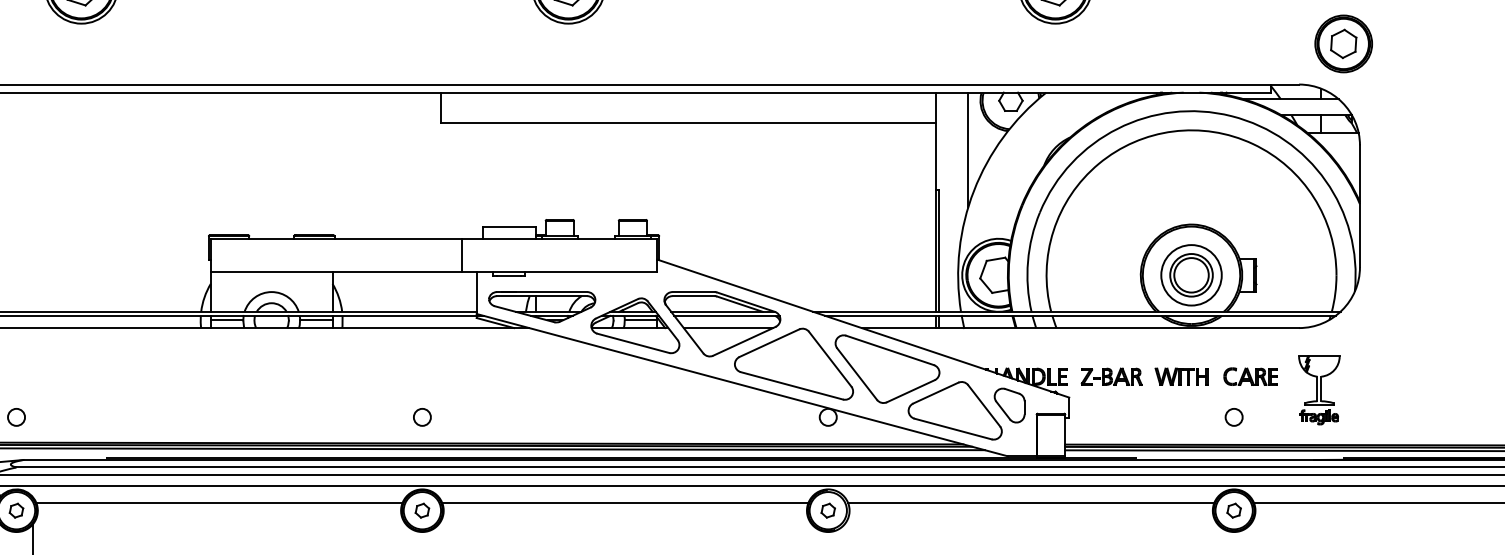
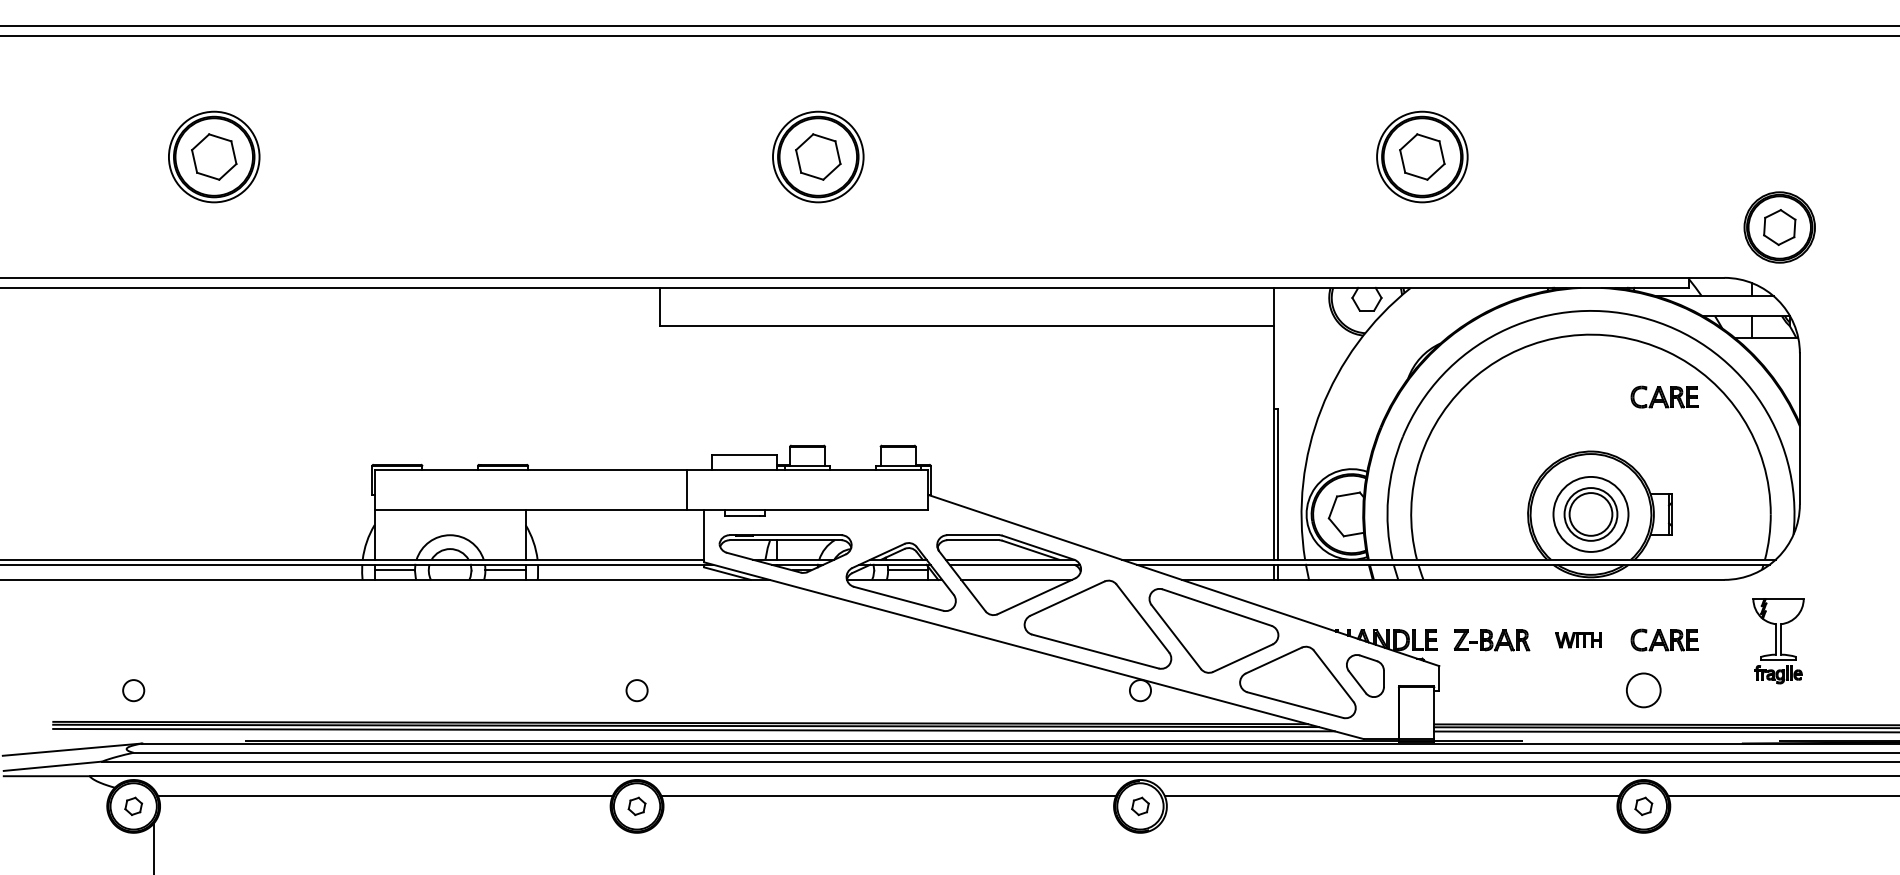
line: (968, 149) -> (1314, 358), removed
part: (1250, 180) -> (1664, 396), added
part: (1181, 376) -> (1578, 640), size x0.7
part: (1319, 390) -> (1778, 641), moved
circle: (1233, 417) -> (1643, 690), size x1.6

